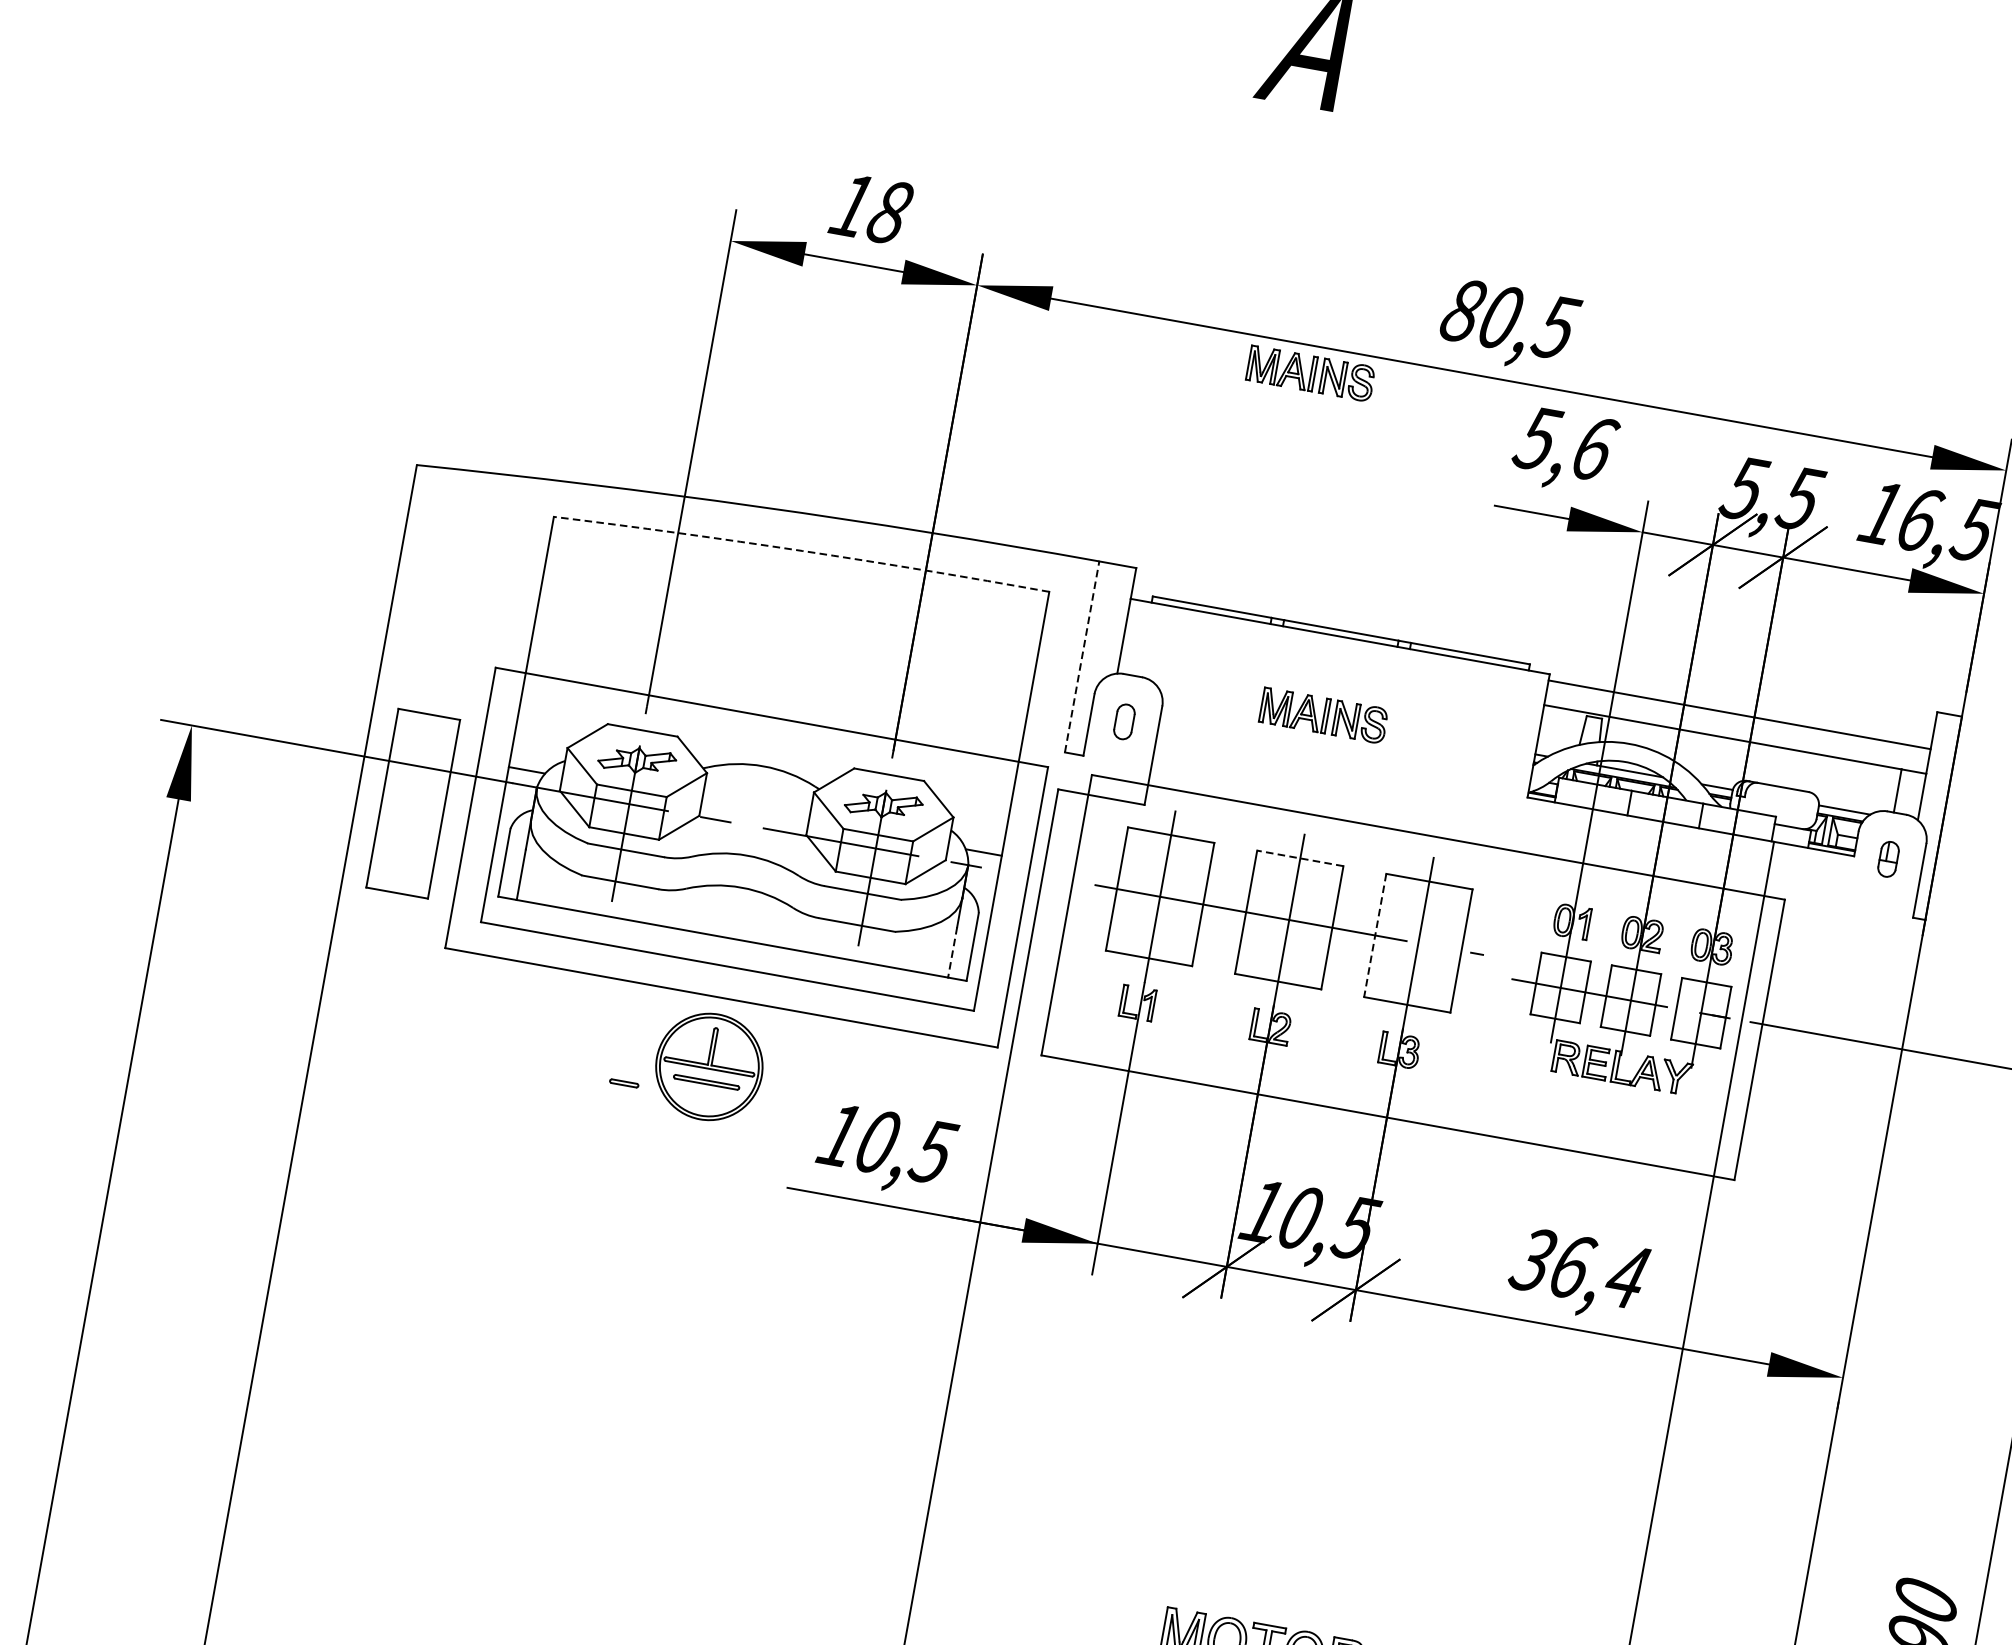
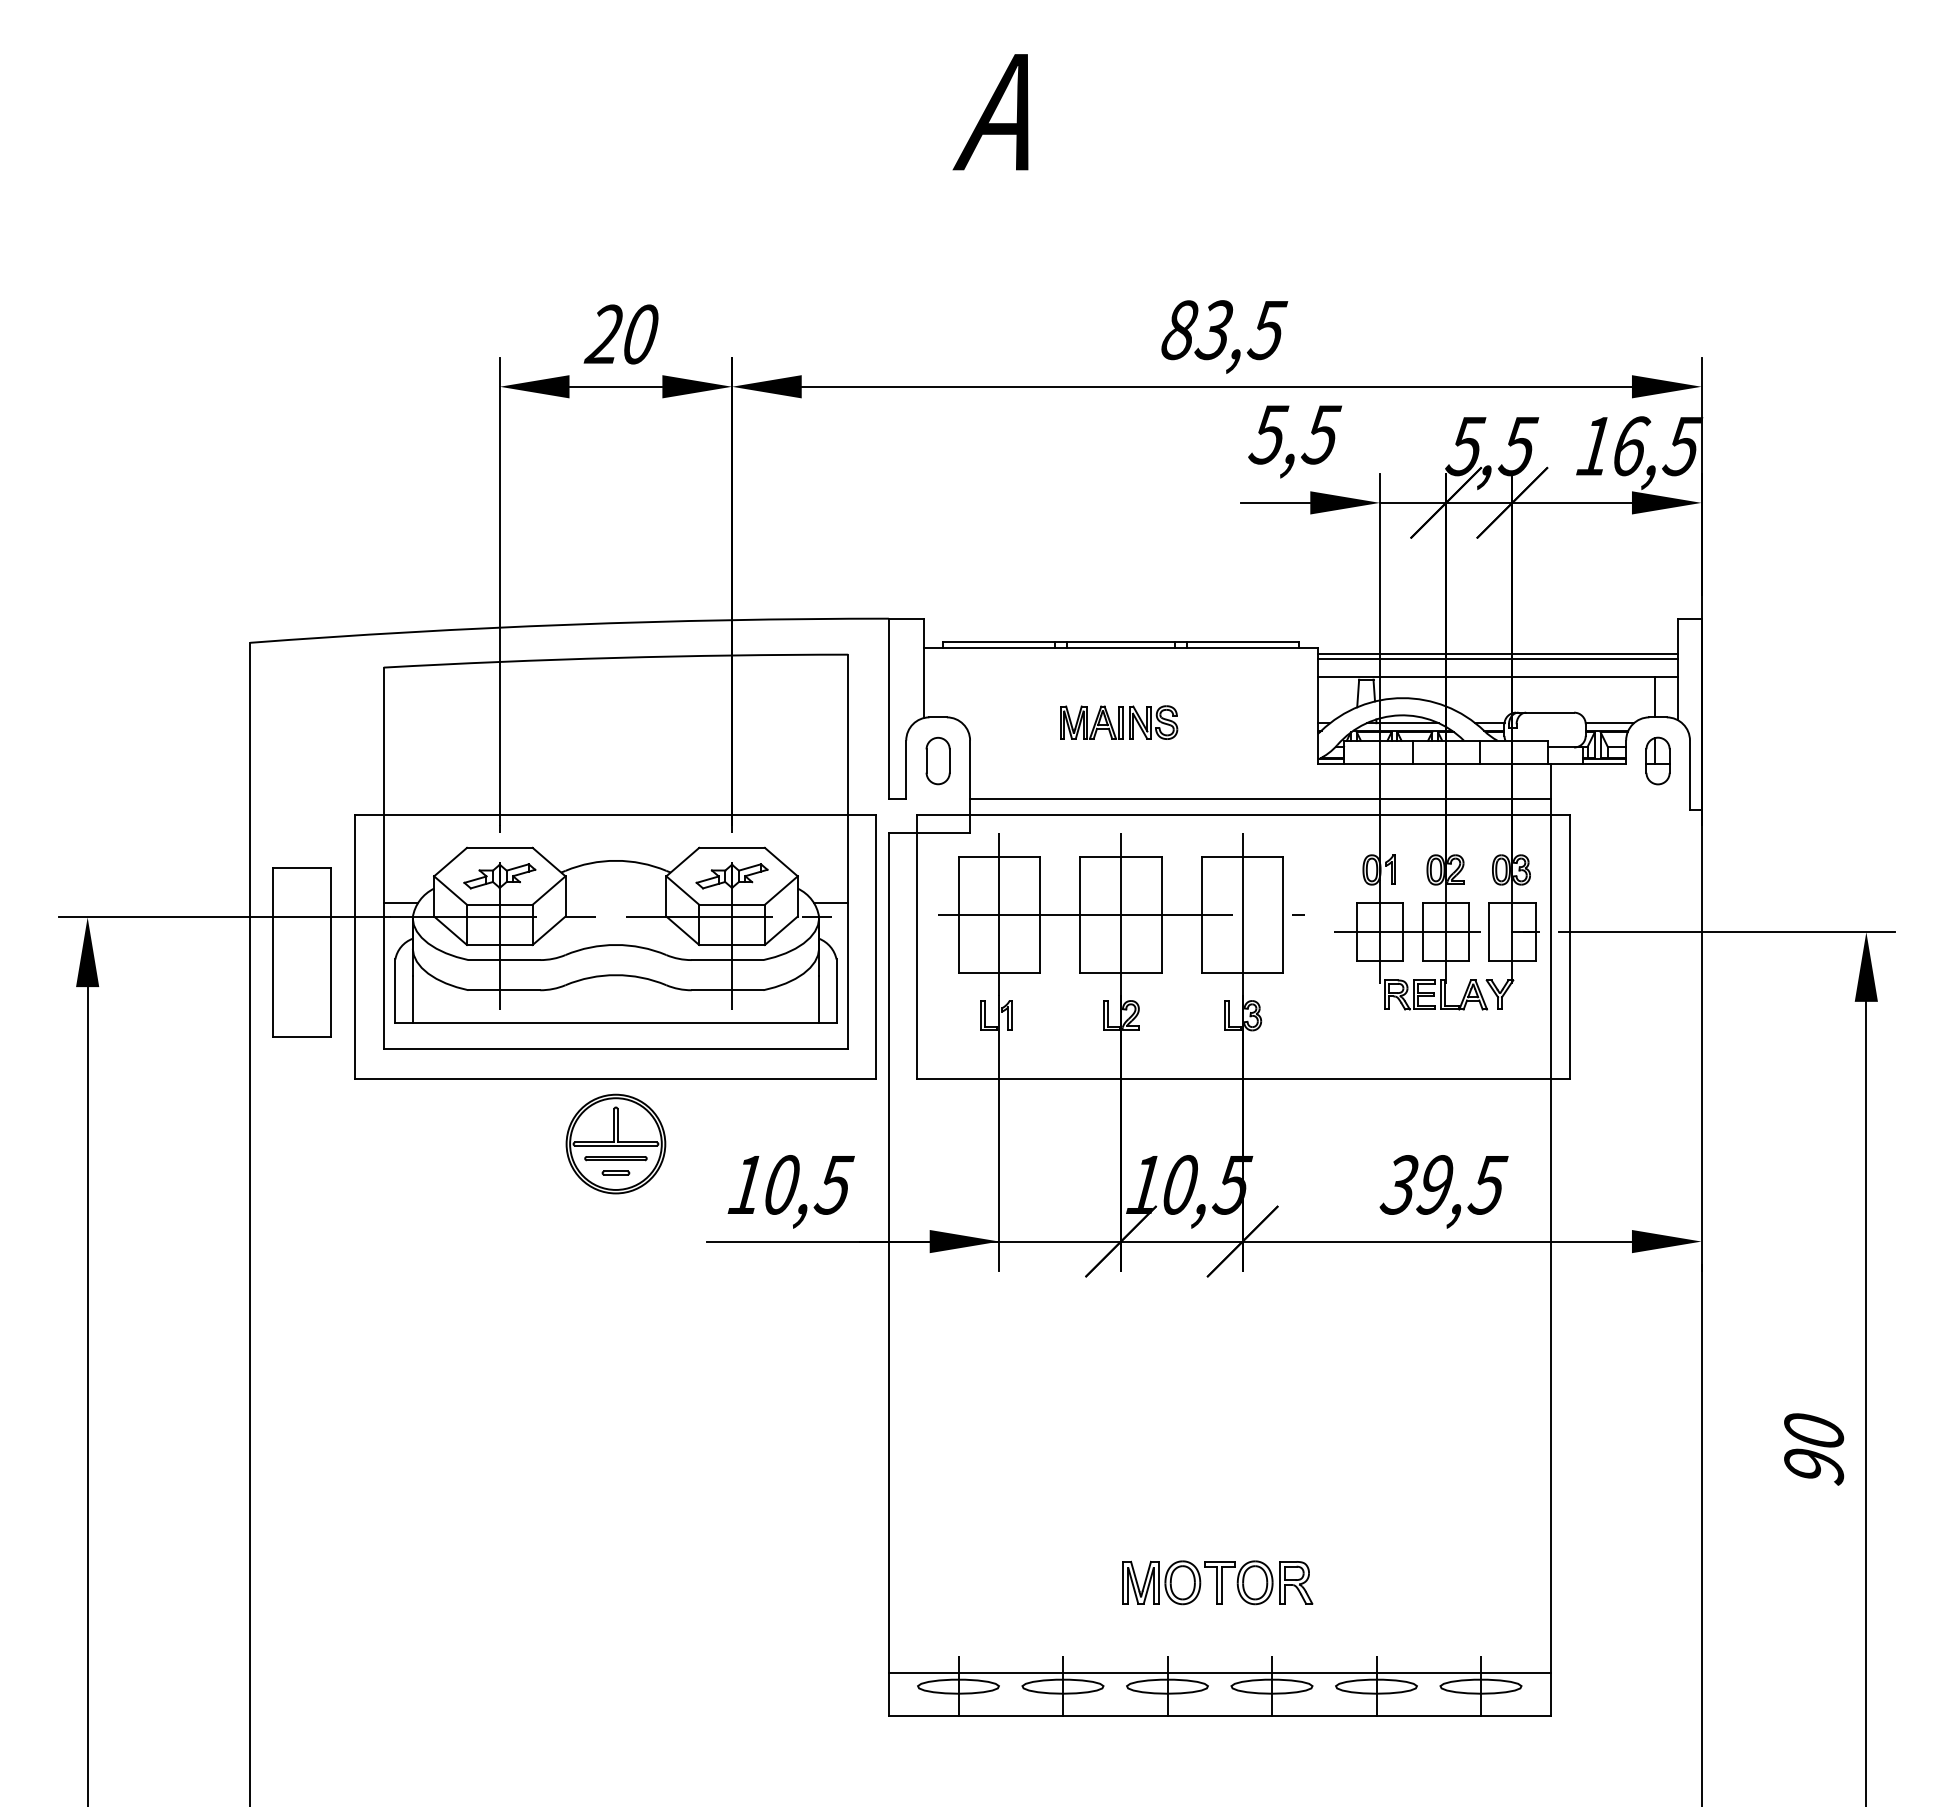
text: (868, 208) -> (620, 334), 18 -> 20
text: (1498, 317) -> (1213, 330), 80,5 -> 83,5
part: (1311, 373) -> (1051, 412), removed
text: (1593, 448) -> (1321, 434), 5,6 -> 5,5
arc: (801, 550) -> (615, 657), dashed -> solid
line: (1081, 656) -> (888, 708), dashed -> solid
part: (1123, 721) -> (937, 760), size x1.43
line: (1738, 721) -> (1498, 659), added
line: (1459, 823) -> (1260, 798), added
line: (1300, 858) -> (1121, 856), dashed -> solid
part: (1888, 858) -> (1657, 760), size x1.43
line: (1375, 936) -> (1202, 915), dashed -> solid
line: (953, 952) -> (819, 999), dashed -> solid
part: (623, 1082) -> (615, 1172), moved
text: (1600, 1271) -> (1462, 1184), 36,4 -> 39,5

